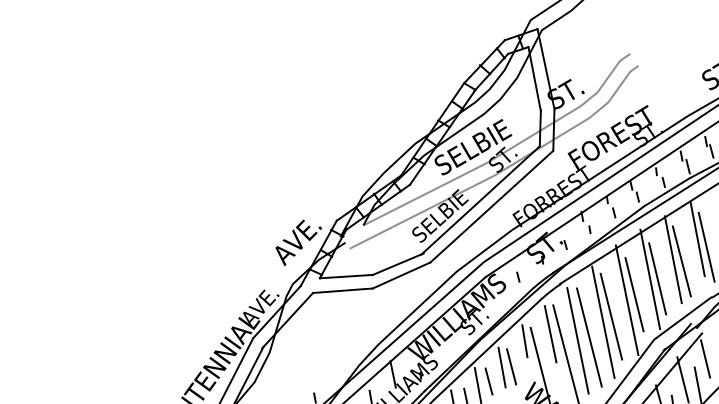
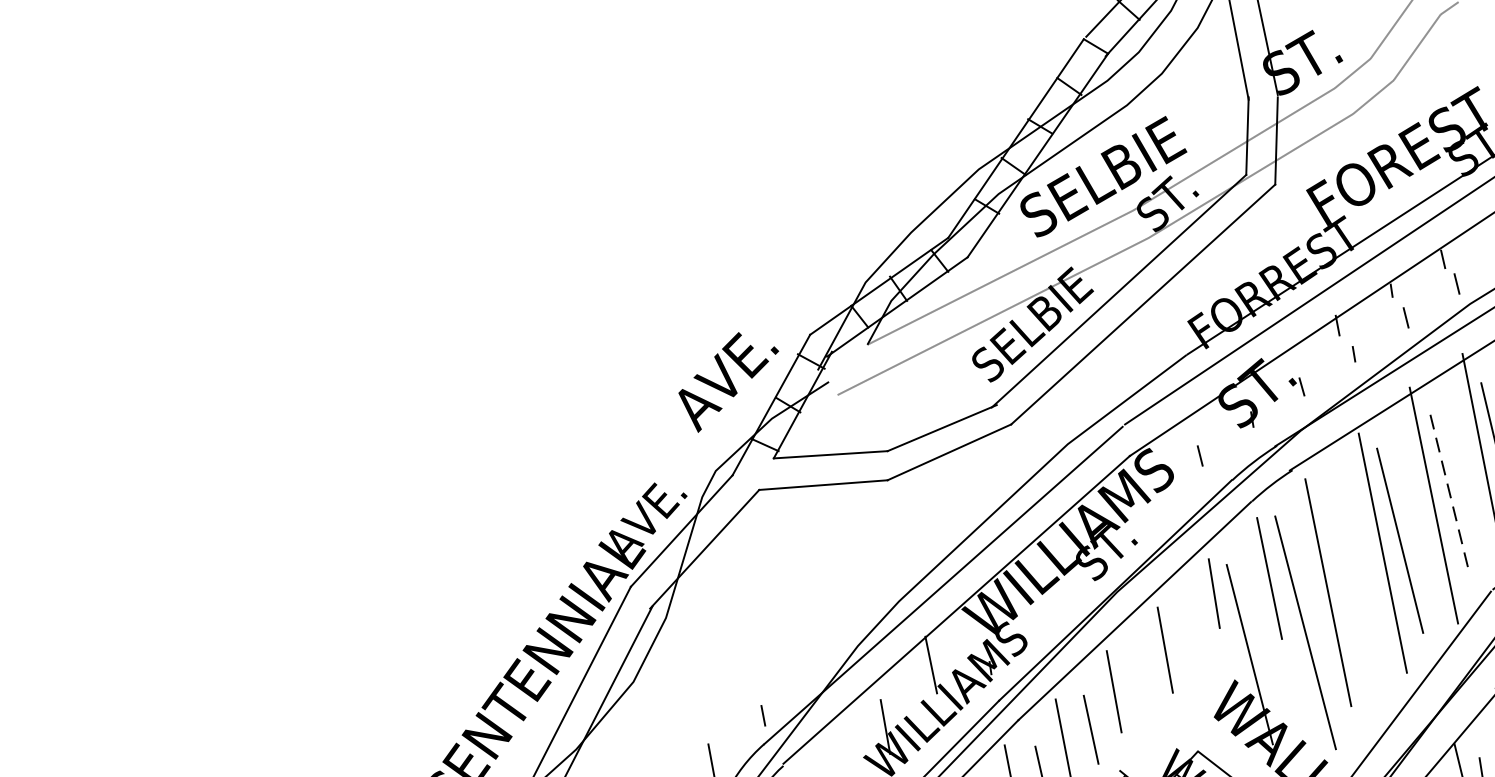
line: (634, 294) -> (1449, 493), solid -> dashed
line: (589, 337) -> (1353, 585), removed
line: (511, 366) -> (1185, 647), removed
line: (488, 381) -> (1136, 680), removed

